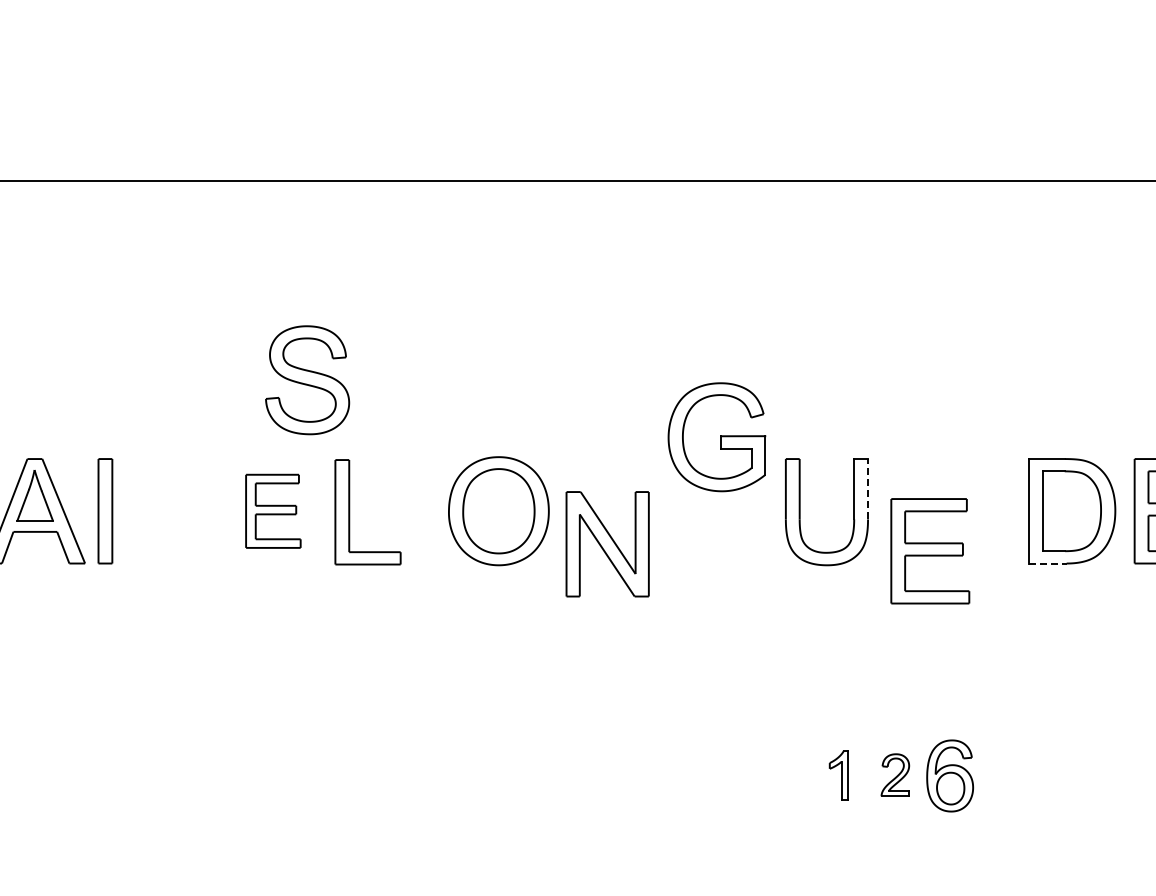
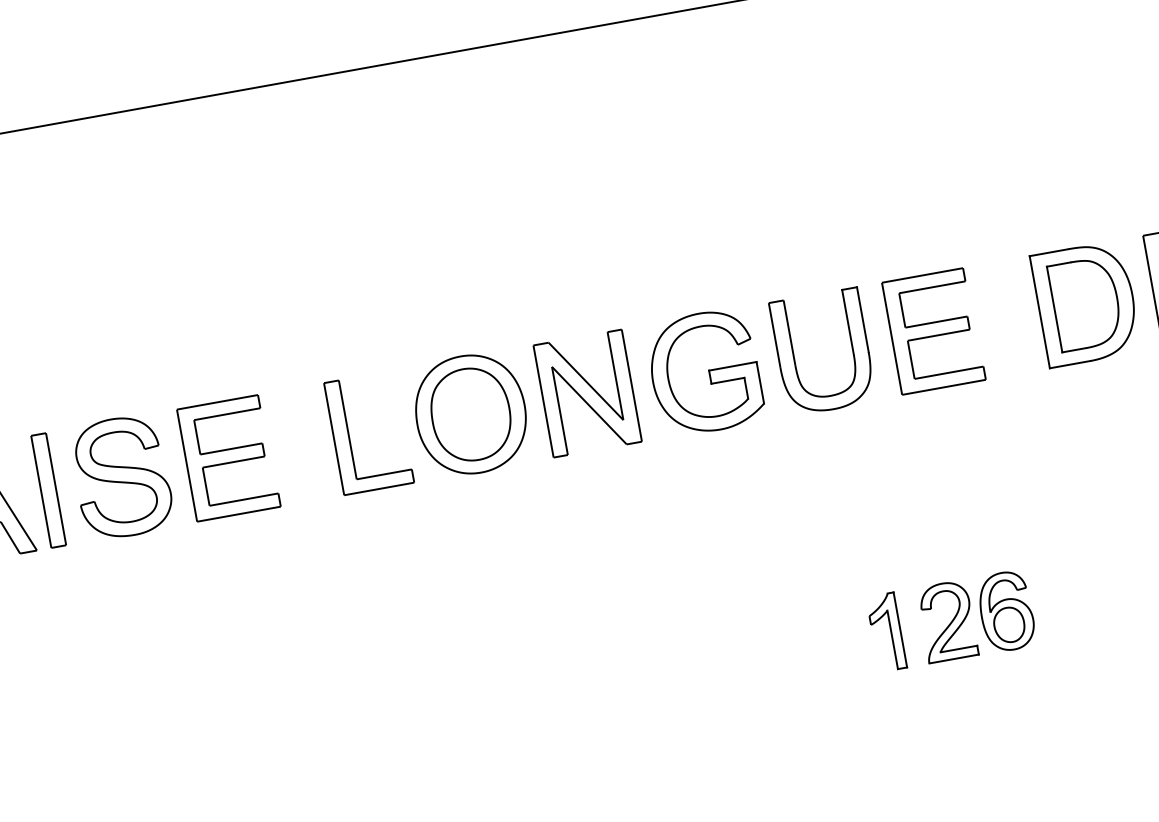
part: (307, 380) -> (121, 477), moved
part: (716, 437) -> (704, 372), moved
line: (868, 488) -> (863, 318), dashed -> solid
part: (273, 511) -> (229, 458), size x1.43
part: (350, 512) -> (350, 436), moved
part: (607, 544) -> (587, 393), moved
part: (930, 551) -> (934, 331), moved
line: (1047, 563) -> (1069, 364), dashed -> solid
part: (838, 774) -> (886, 631), size x1.43
part: (895, 774) -> (947, 620), size x1.67

